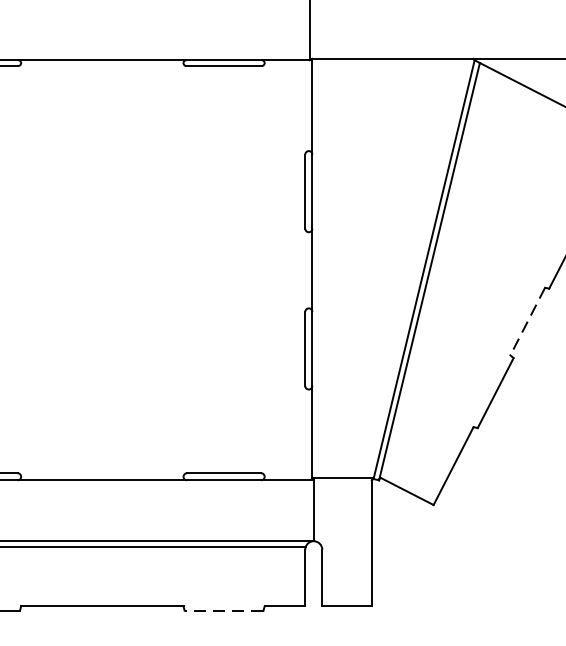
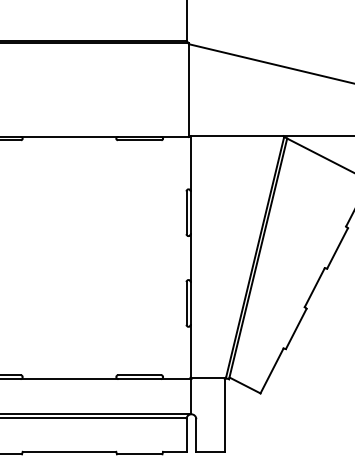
line: (527, 321) -> (314, 287), dashed -> solid
line: (223, 610) -> (139, 454), dashed -> solid

